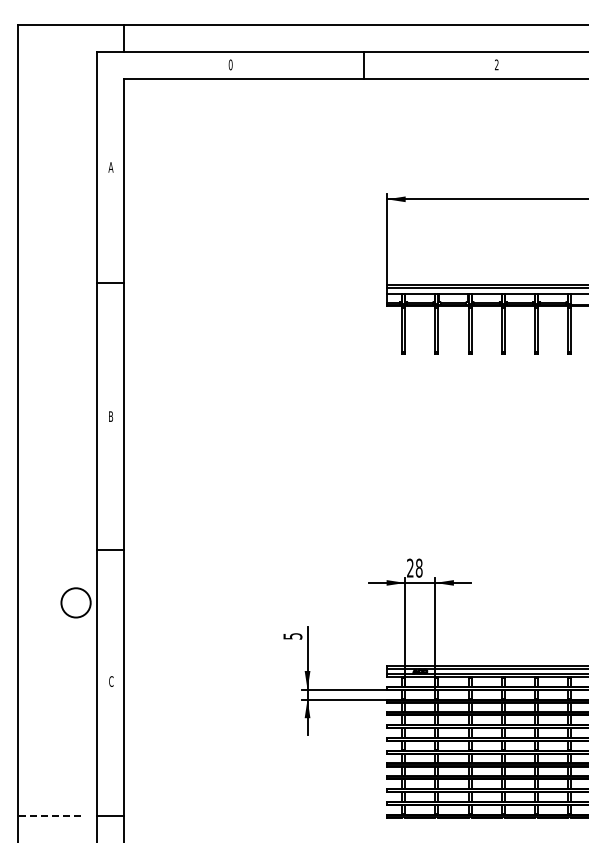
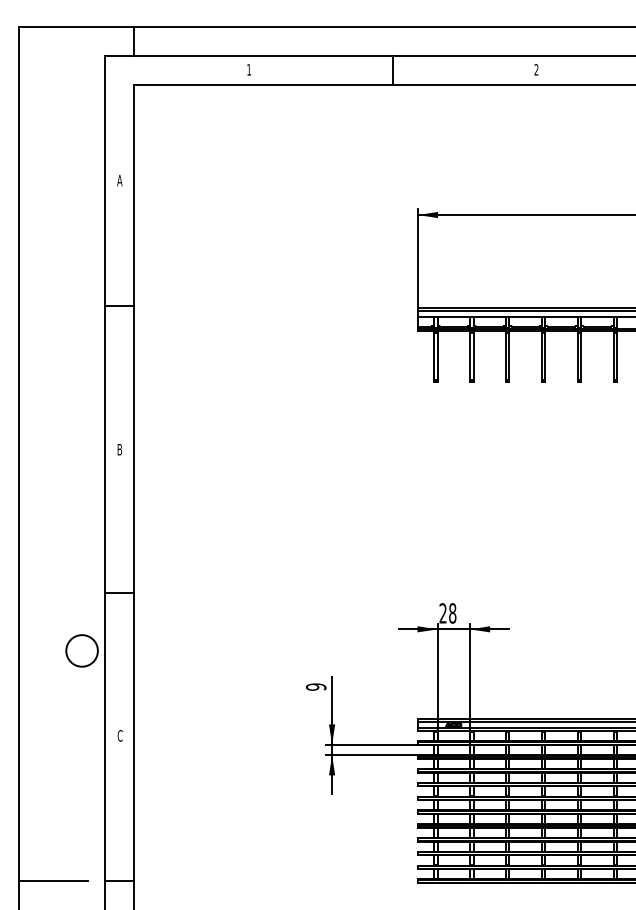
text: (230, 64) -> (248, 69), 0 -> 1
text: (292, 636) -> (315, 687), 5 -> 9
line: (49, 815) -> (53, 880), dashed -> solid

